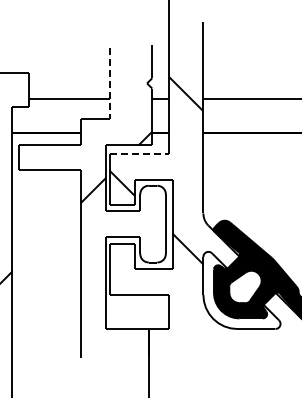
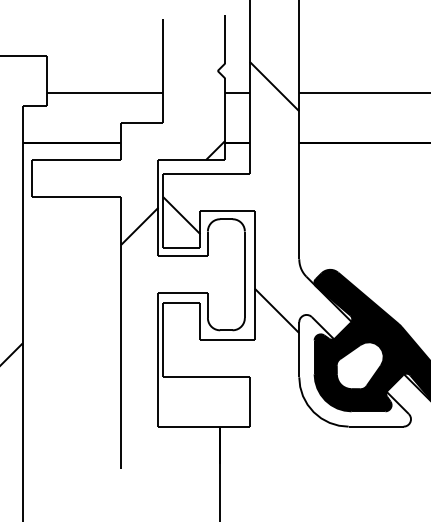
line: (109, 83) -> (163, 71), dashed -> solid
line: (139, 154) -> (206, 173), dashed -> solid

